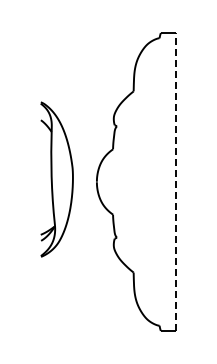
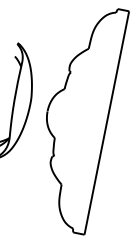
line: (175, 181) -> (106, 122), dashed -> solid

